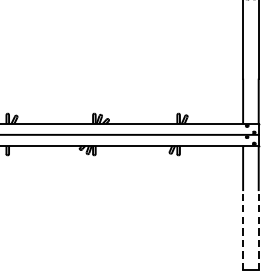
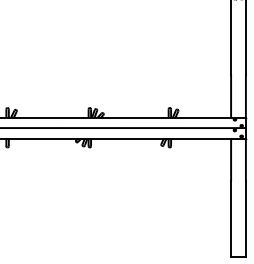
line: (243, 231) -> (231, 219), dashed -> solid
line: (258, 231) -> (245, 219), dashed -> solid

